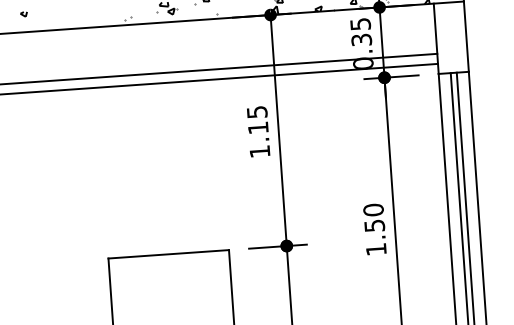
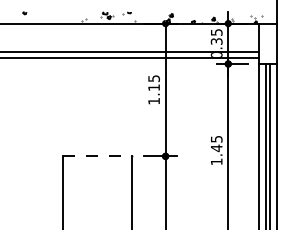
text: (373, 217) -> (216, 143), 1.50 -> 1.45
line: (168, 254) -> (97, 156), solid -> dashed

